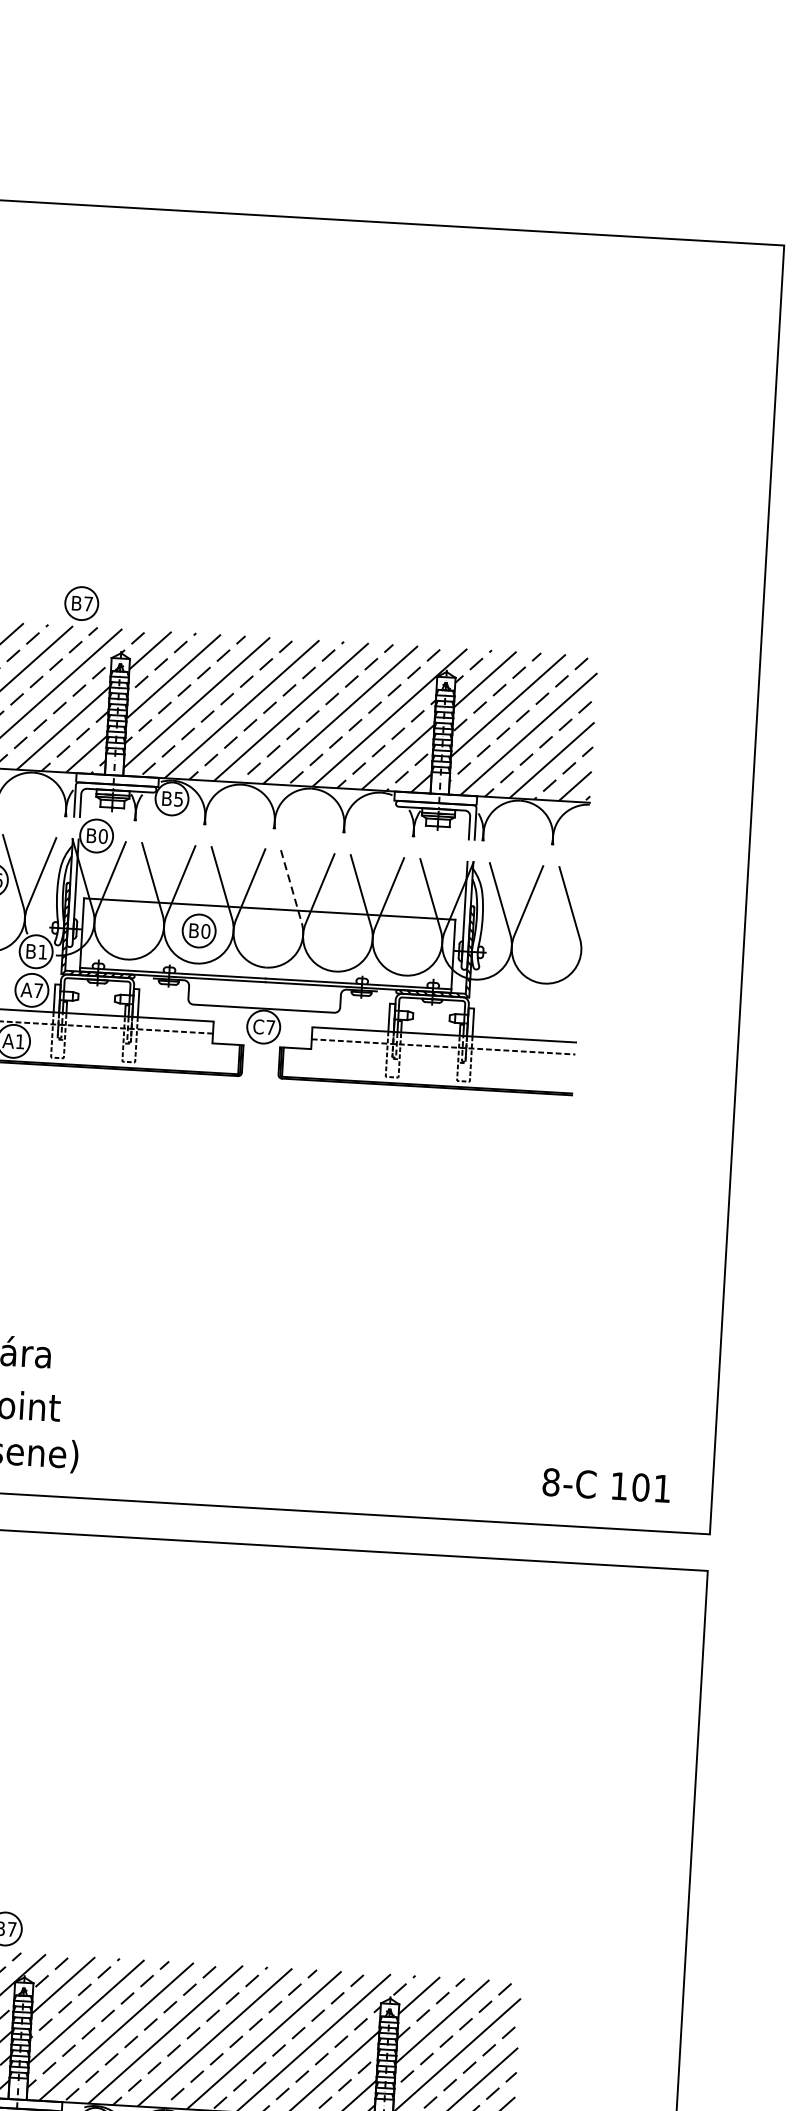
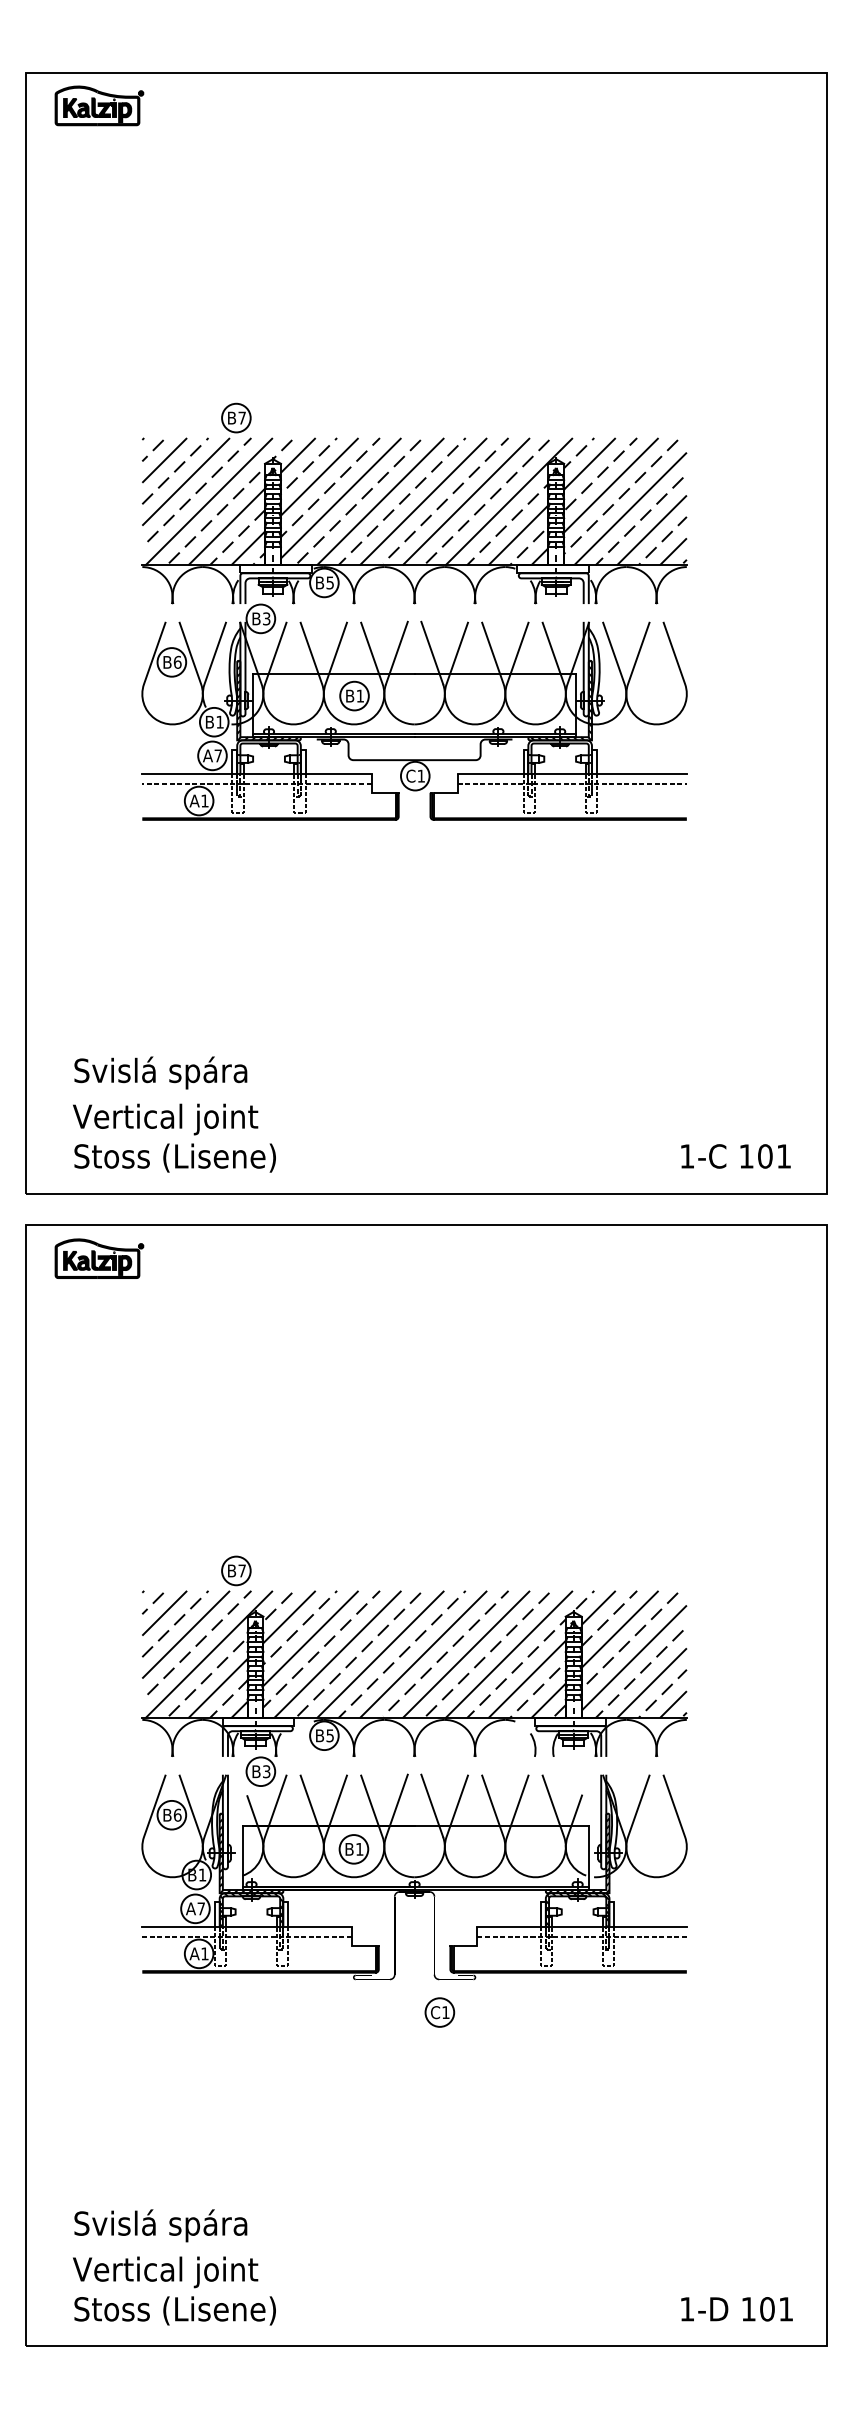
text: (103, 835) -> (266, 618), B0 -> B3
line: (291, 887) -> (432, 653), dashed -> solid
text: (206, 930) -> (360, 695), B0 -> B1
text: (269, 1026) -> (420, 775), C7 -> C1
text: (551, 1482) -> (687, 1156), 8-C -> 1-C

